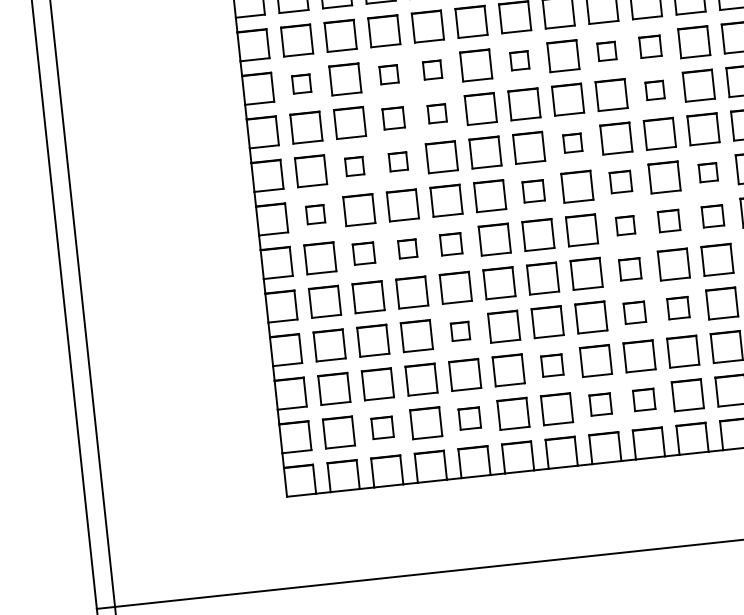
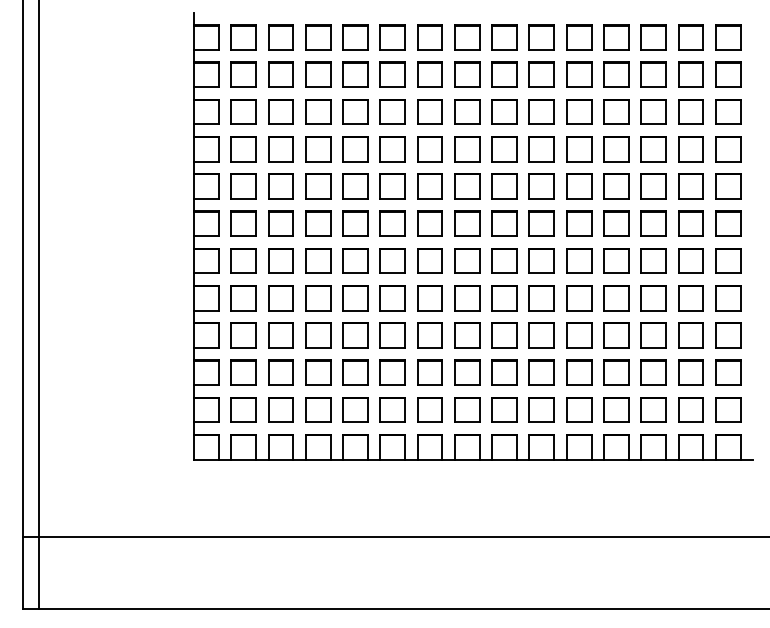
part: (650, 46) -> (541, 111), size x1.43
part: (606, 50) -> (504, 111), size x1.67
part: (519, 60) -> (429, 111), size x1.67
part: (432, 69) -> (355, 111), size x1.67
part: (389, 74) -> (318, 111), size x1.67
part: (301, 83) -> (243, 111), size x1.67
part: (654, 90) -> (541, 149), size x1.67
part: (437, 113) -> (355, 149), size x1.67
part: (393, 118) -> (318, 149), size x1.43
part: (572, 143) -> (467, 186), size x1.67
part: (398, 161) -> (318, 186), size x1.67
part: (354, 166) -> (280, 186), size x1.67
part: (708, 172) -> (579, 223), size x1.67
part: (620, 181) -> (504, 223), size x1.43
part: (533, 191) -> (429, 223), size x1.43
part: (315, 214) -> (243, 223), size x1.67
part: (713, 215) -> (579, 260), size x1.43
part: (668, 220) -> (541, 260), size x1.43
part: (625, 225) -> (504, 260), size x1.67
part: (451, 243) -> (355, 260), size x1.43
part: (407, 248) -> (318, 260), size x1.67
part: (363, 253) -> (280, 260), size x1.43
part: (630, 269) -> (504, 298), size x1.43
part: (678, 308) -> (541, 335), size x1.43
part: (634, 312) -> (504, 335), size x1.43
part: (460, 331) -> (355, 335), size x1.67
part: (551, 365) -> (429, 372), size x1.43
part: (644, 399) -> (504, 409), size x1.43
part: (600, 404) -> (467, 409), size x1.43
part: (469, 418) -> (355, 409), size x1.43
part: (382, 427) -> (280, 409), size x1.43

